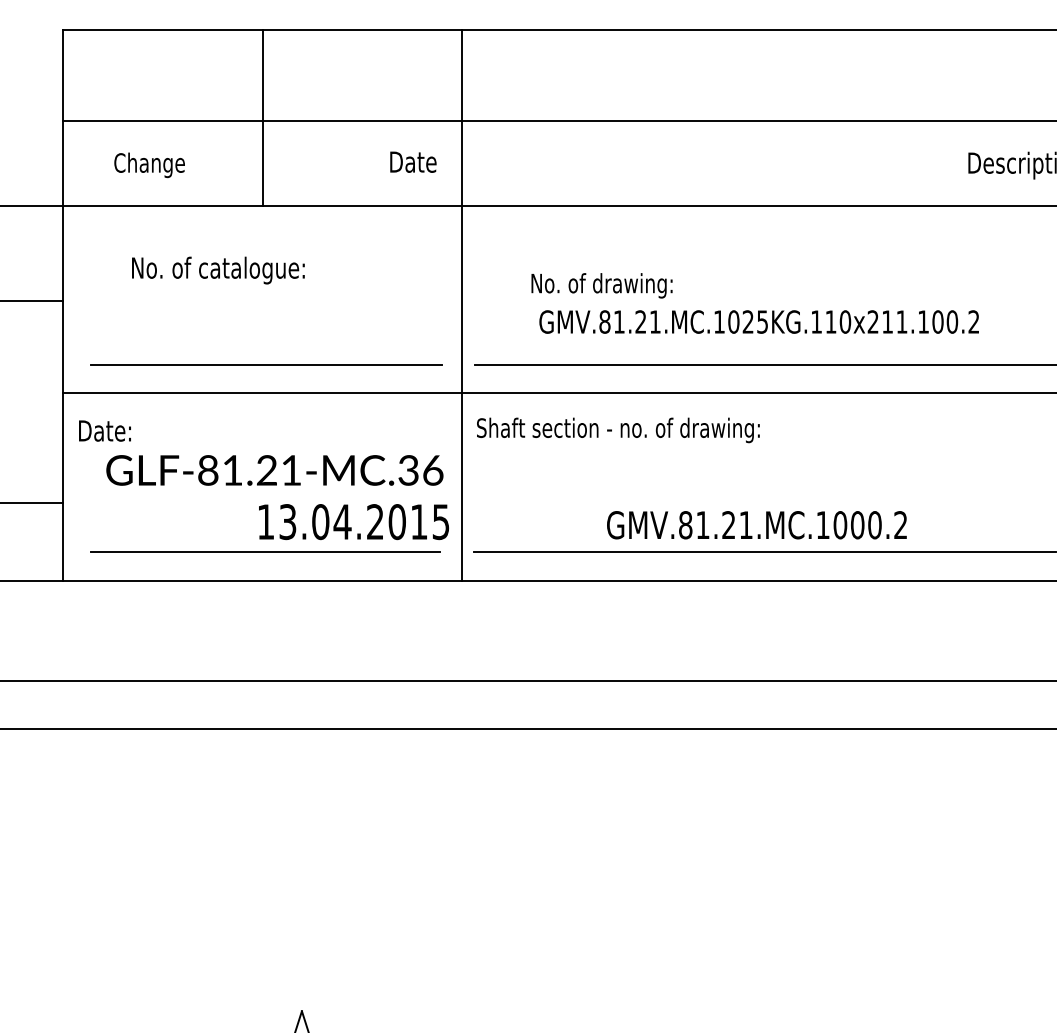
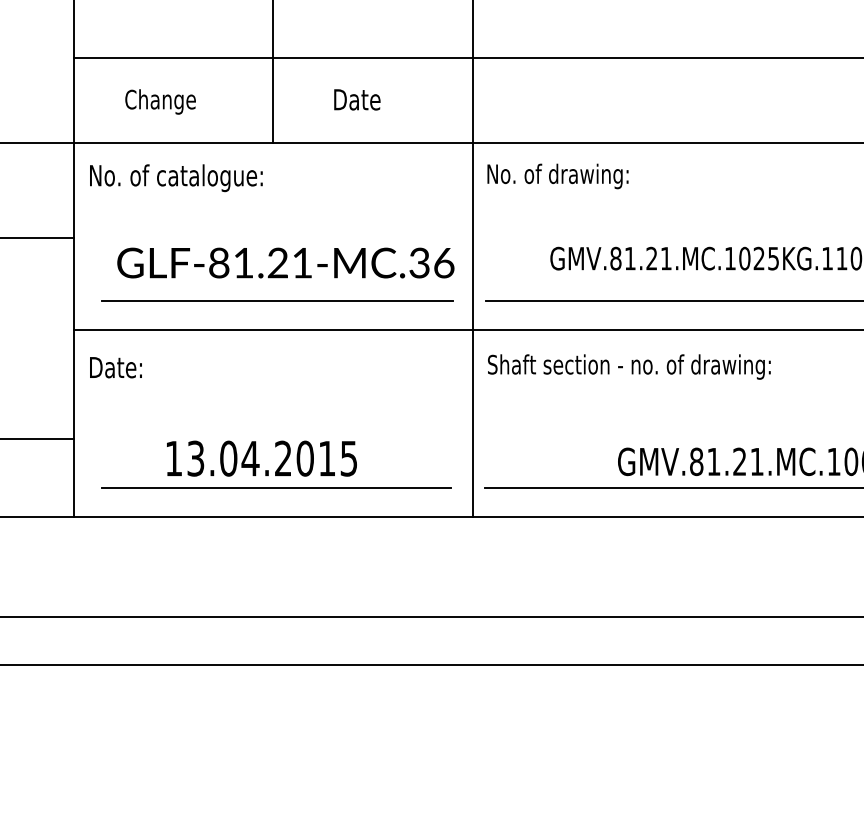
text: (413, 161) -> (357, 99), moved
text: (218, 270) -> (176, 178), moved
text: (601, 285) -> (557, 176), moved
text: (274, 470) -> (285, 263), moved
text: (353, 522) -> (261, 459), moved

